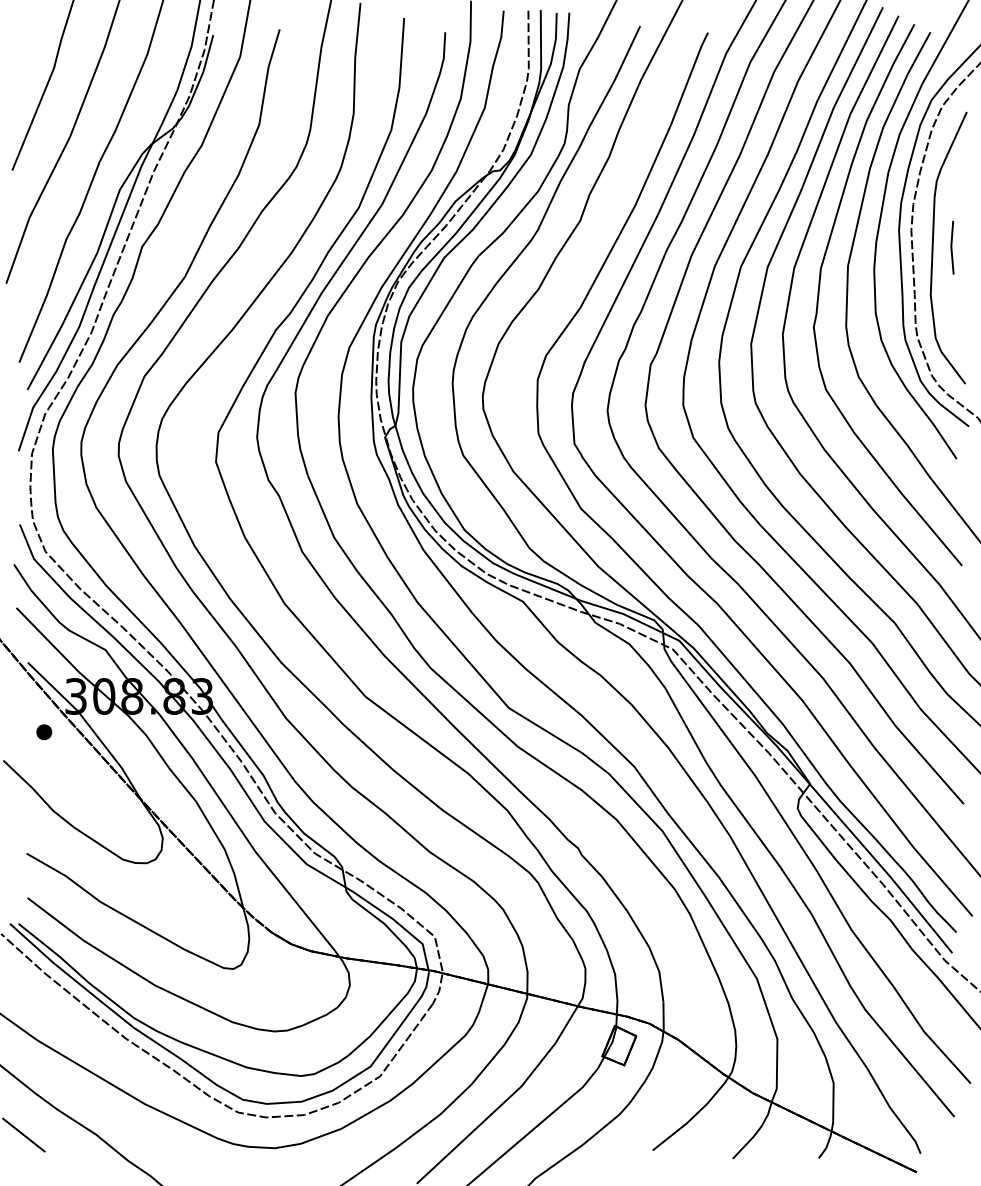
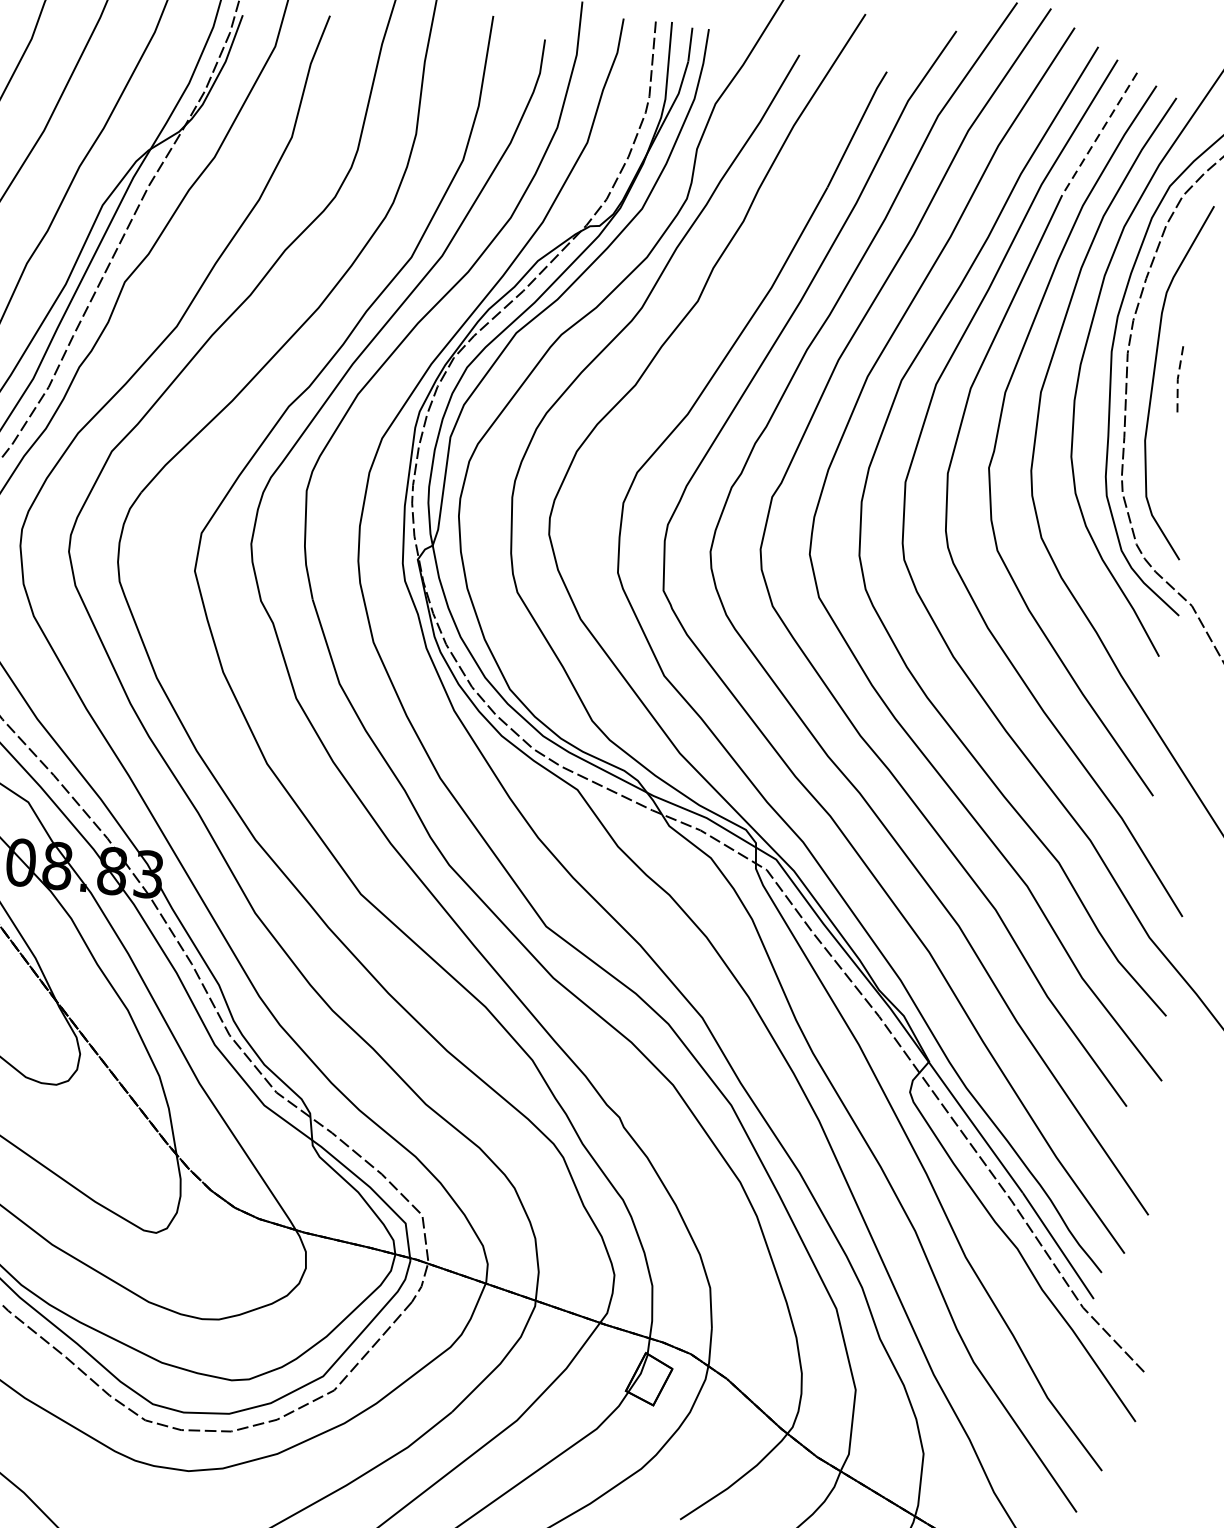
line: (874, 65) -> (1099, 134), solid -> dashed
line: (951, 247) -> (1177, 380), solid -> dashed

